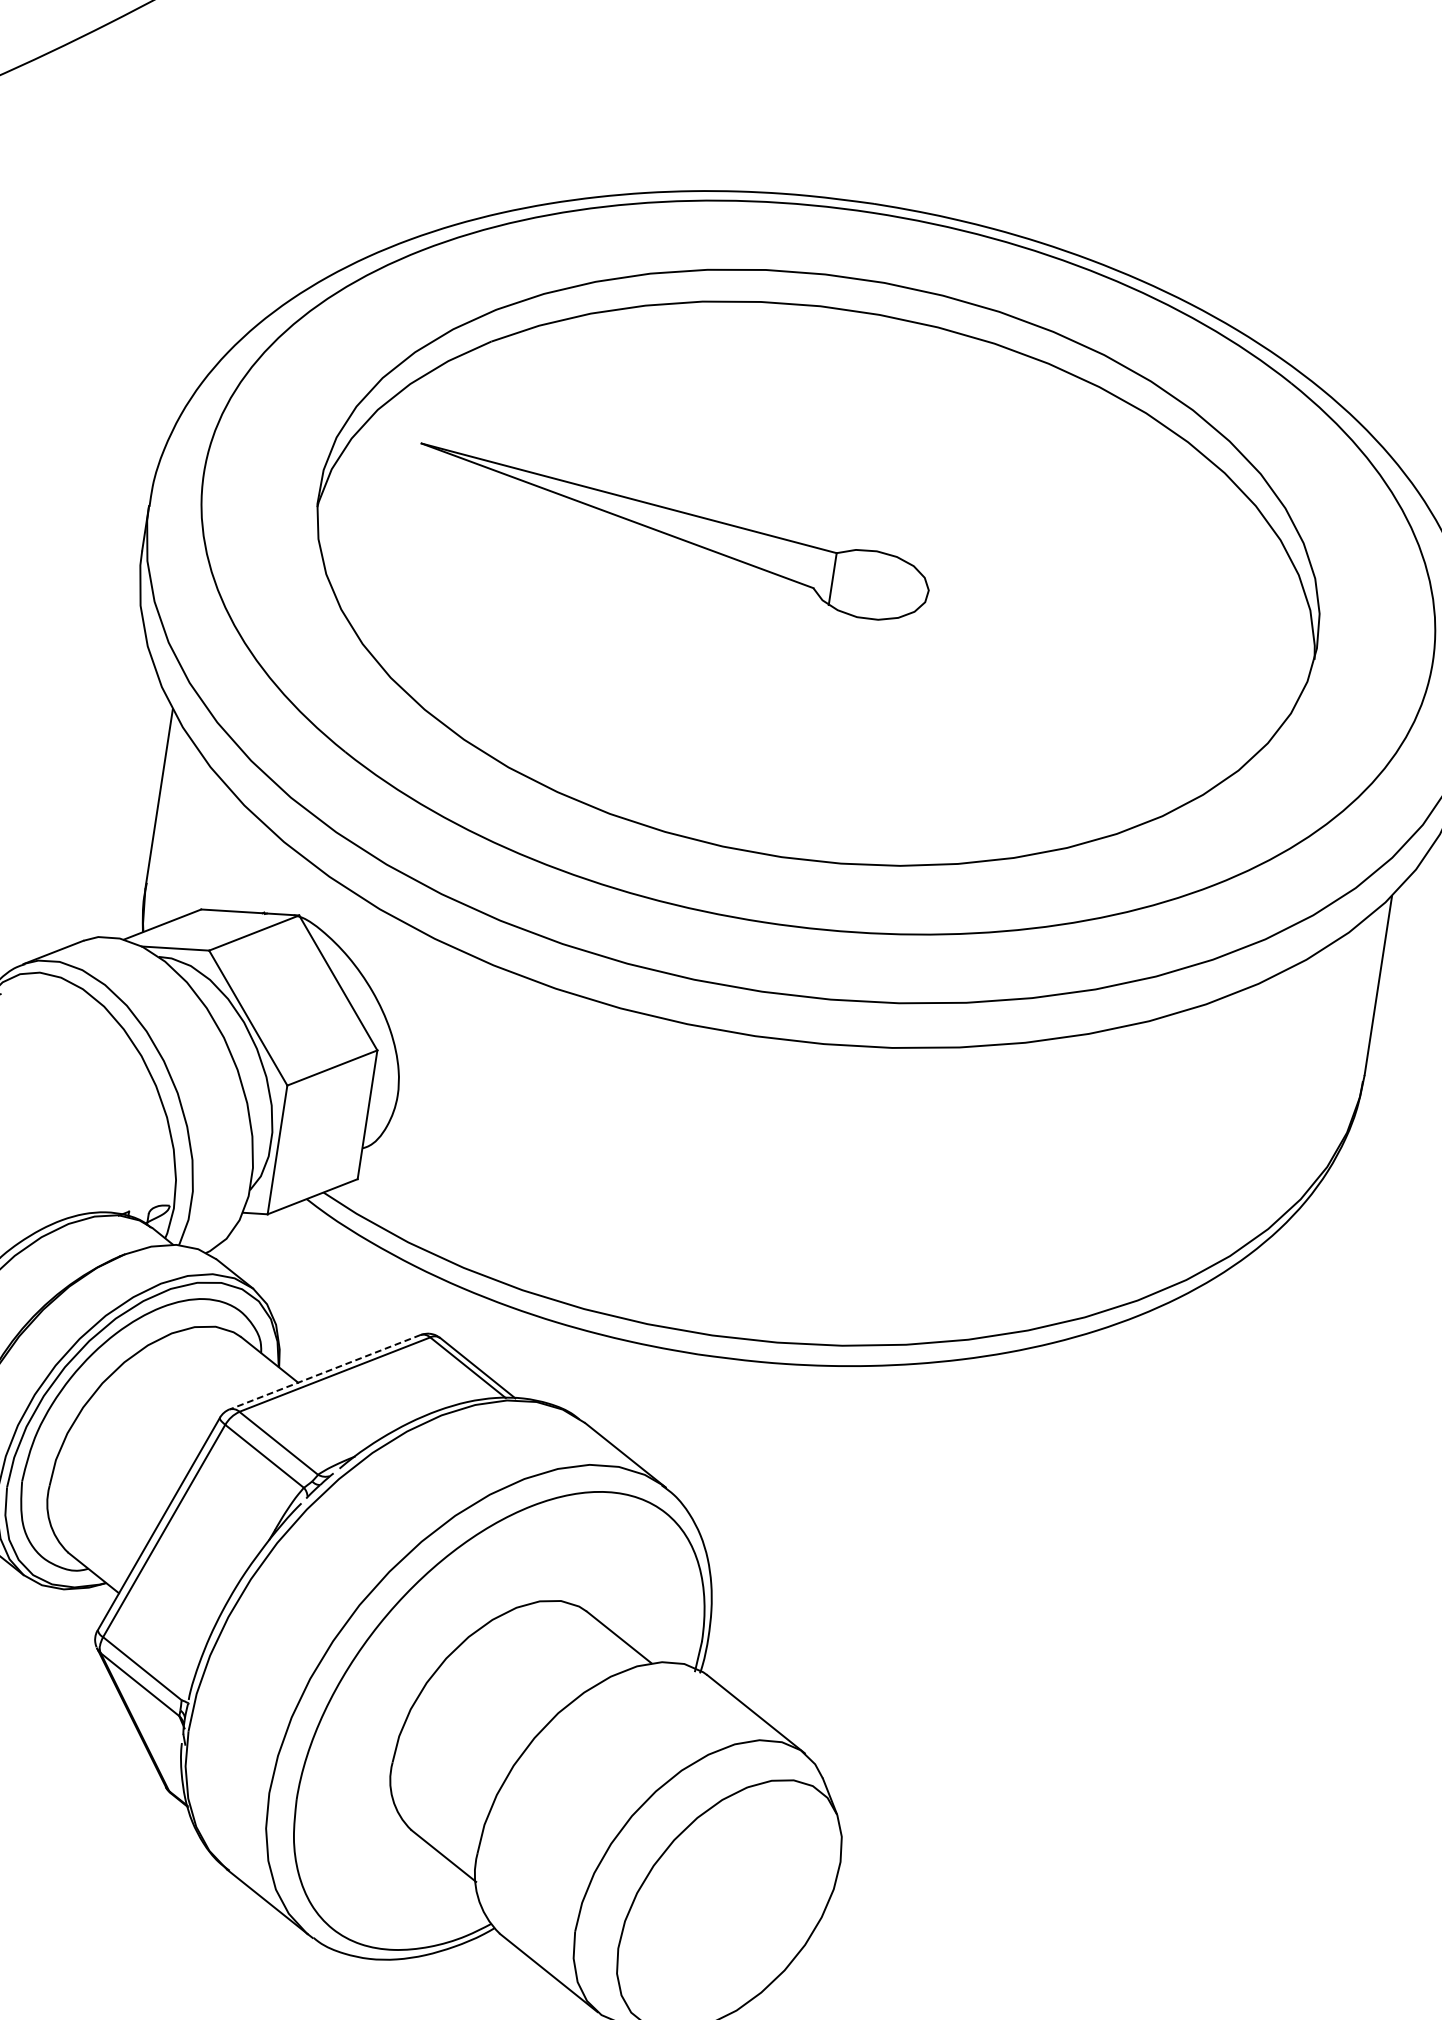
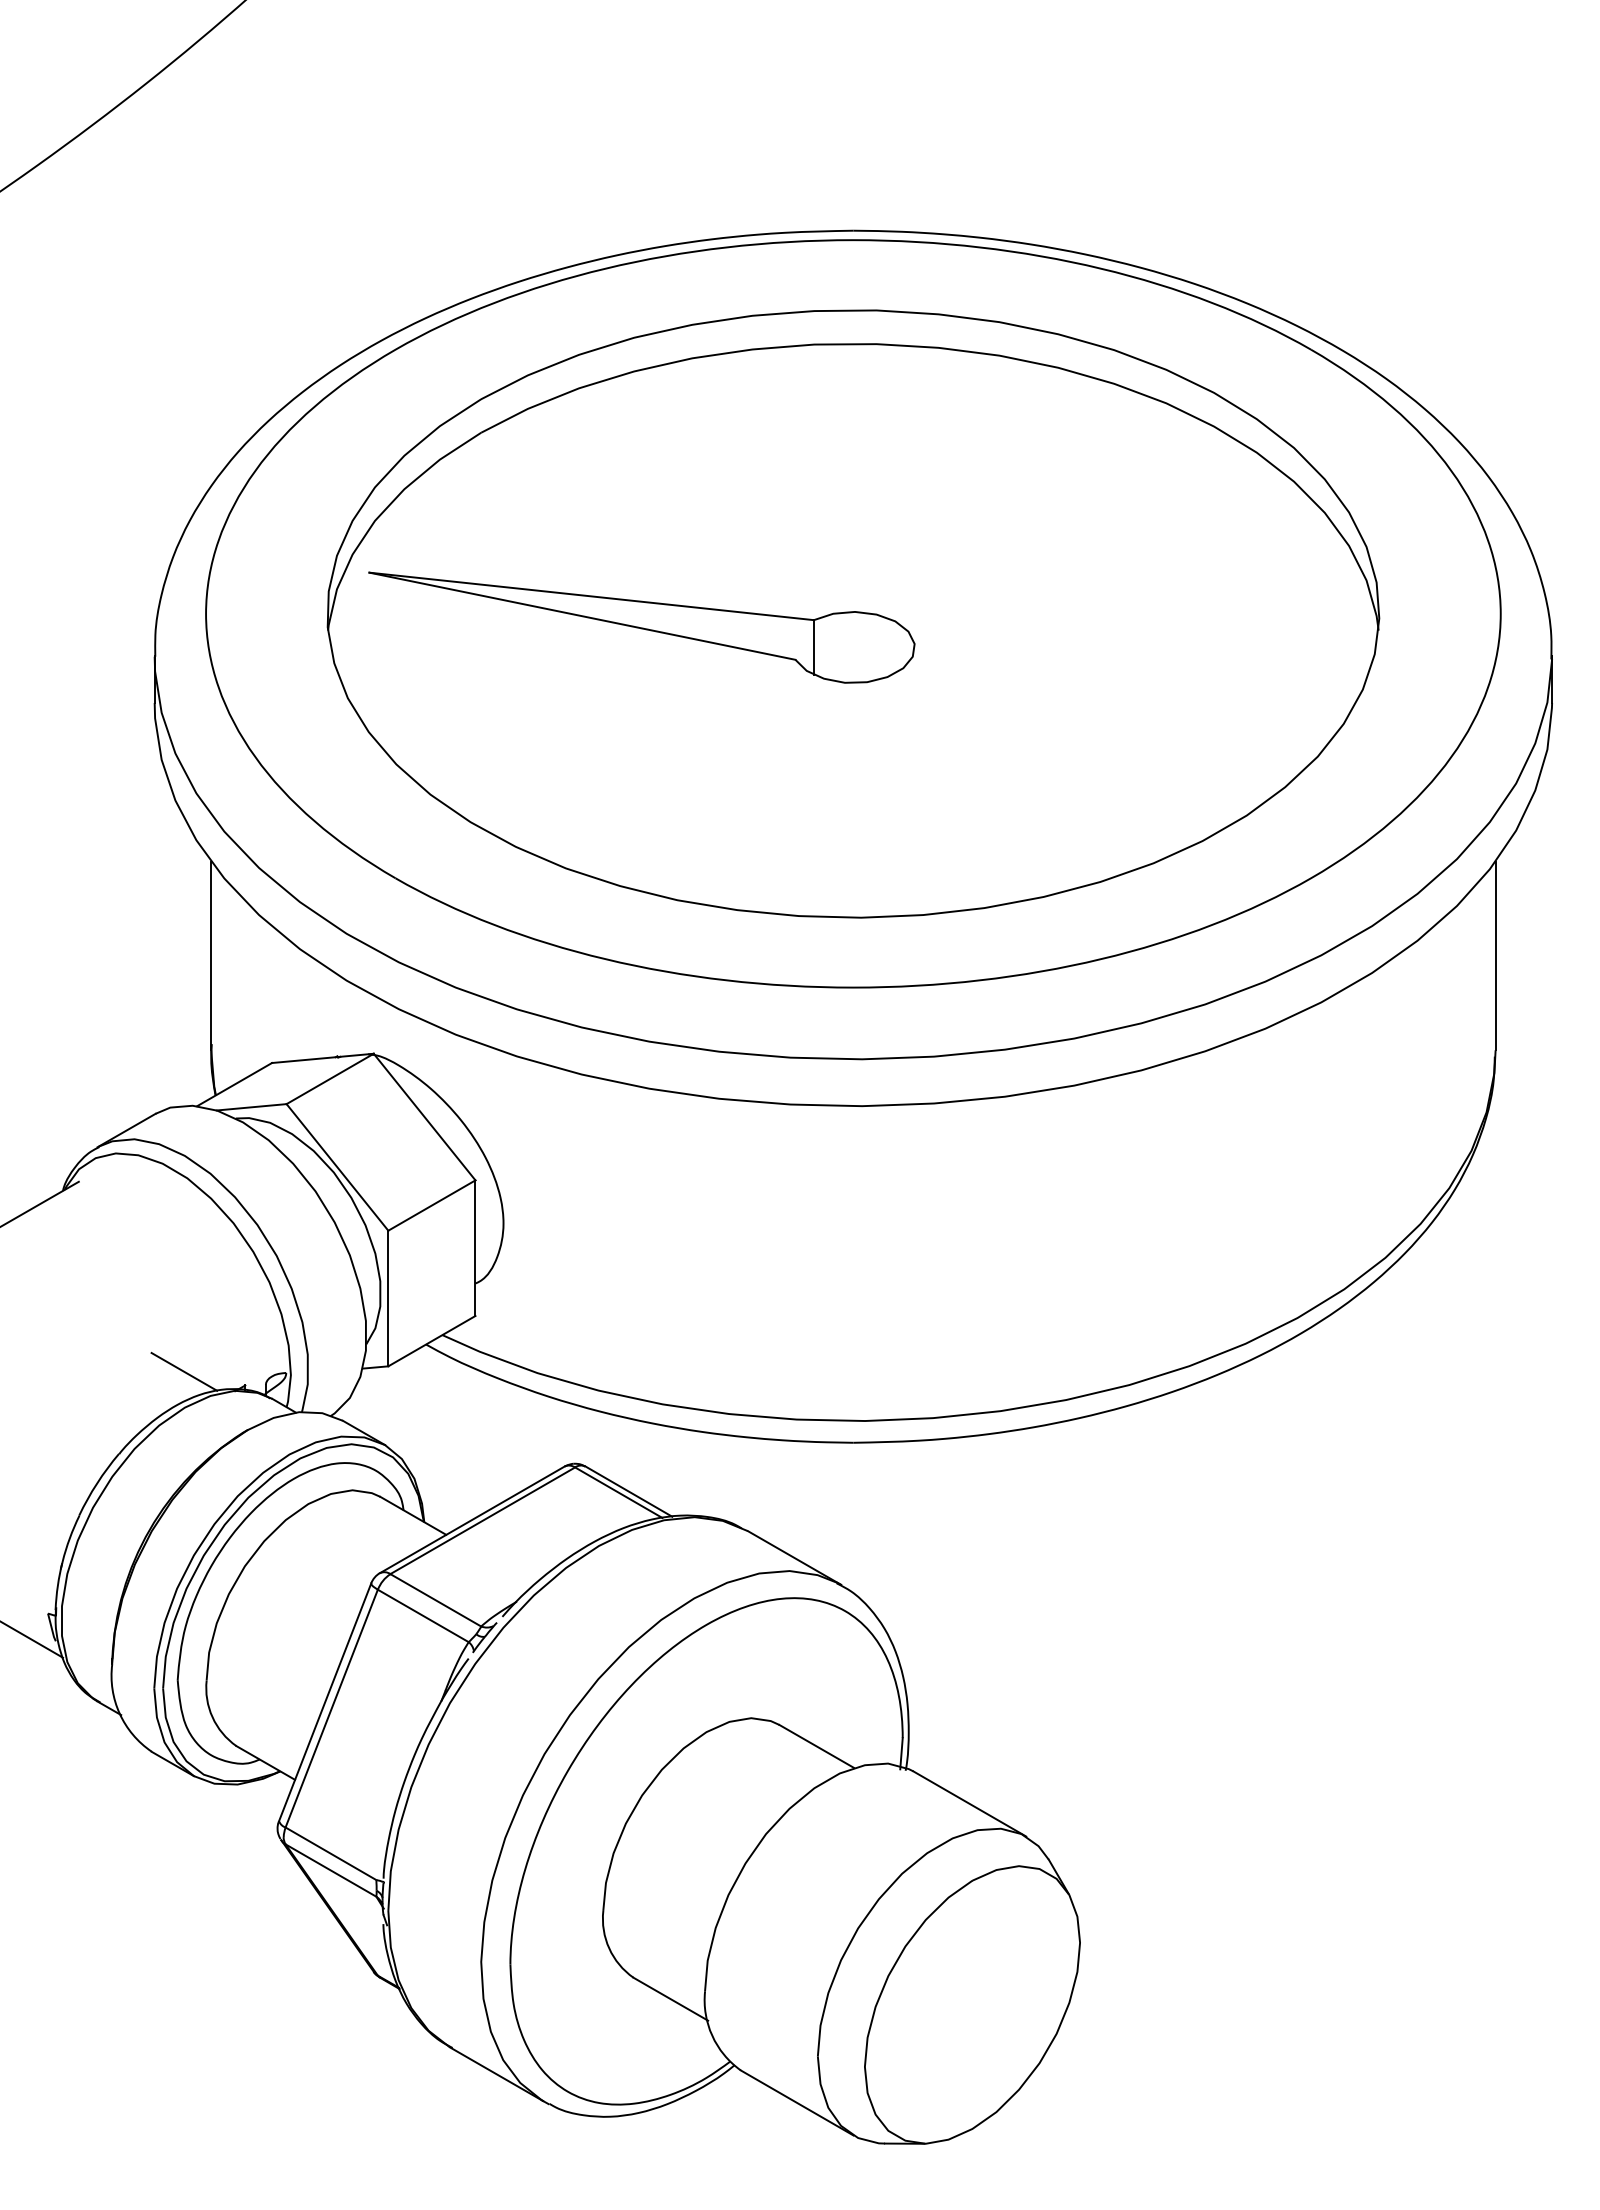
part: (671, 535) -> (641, 627), moved
line: (73, 1189) -> (184, 1371), added
line: (325, 1371) -> (472, 1519), dashed -> solid

